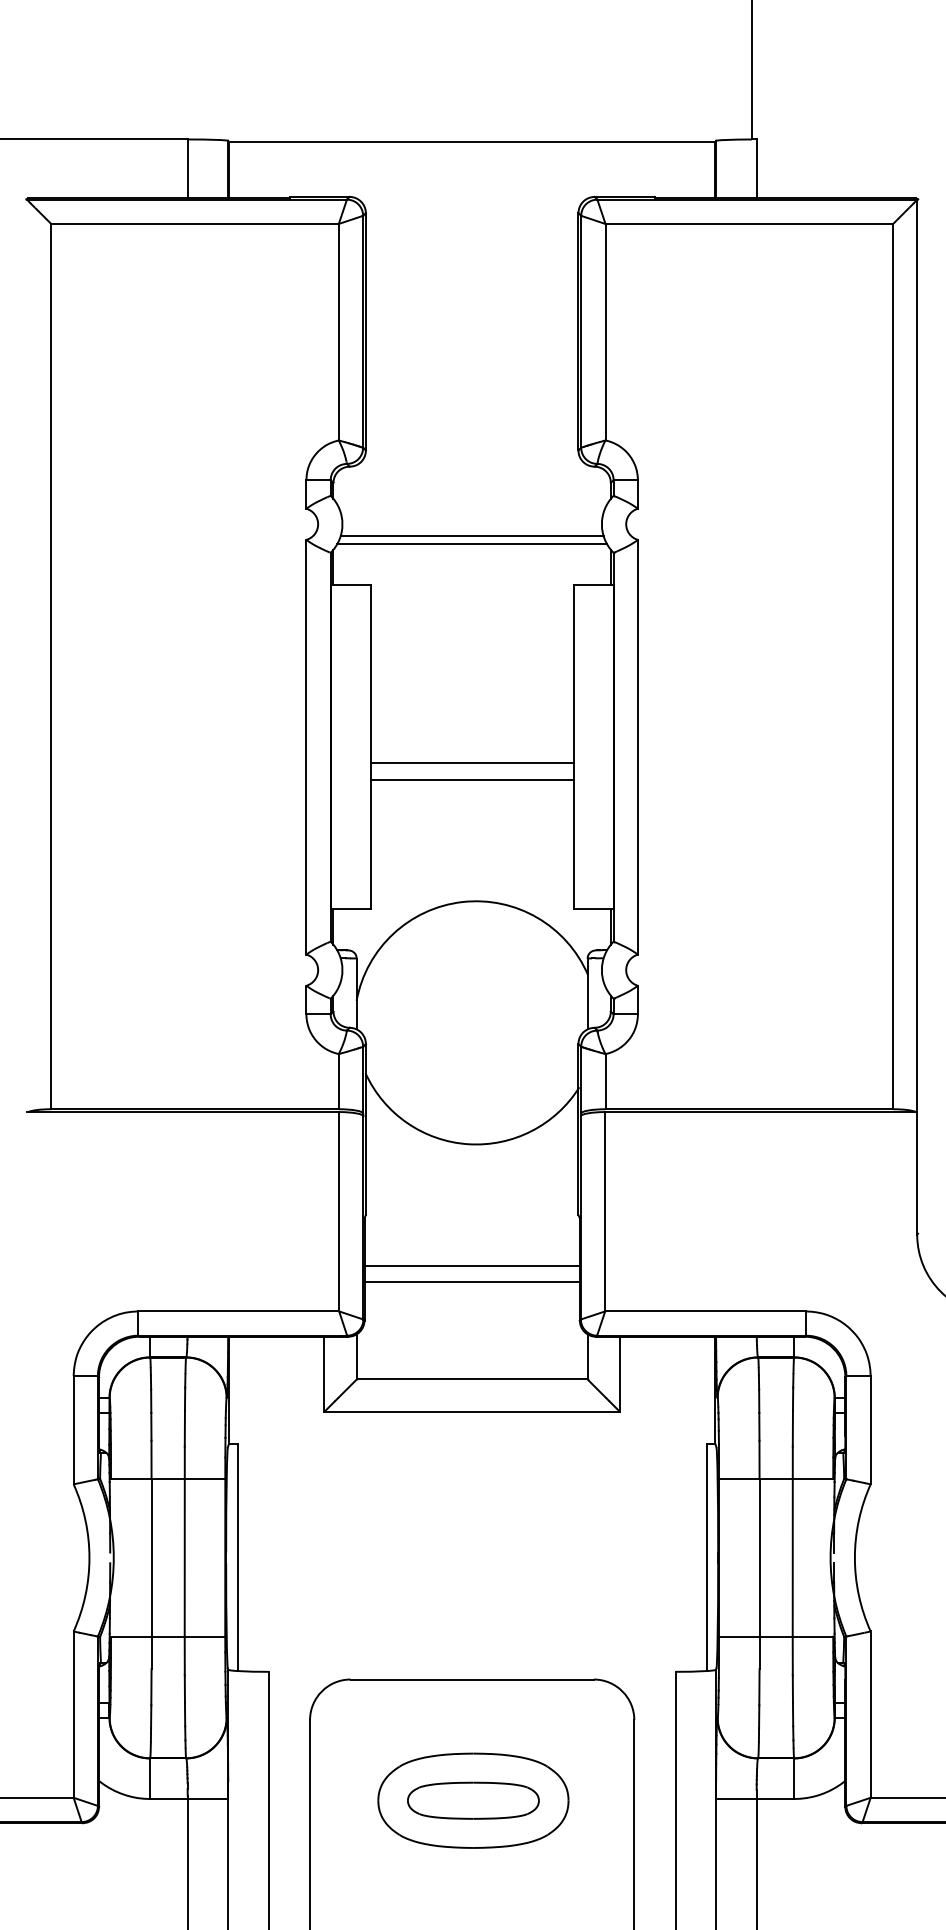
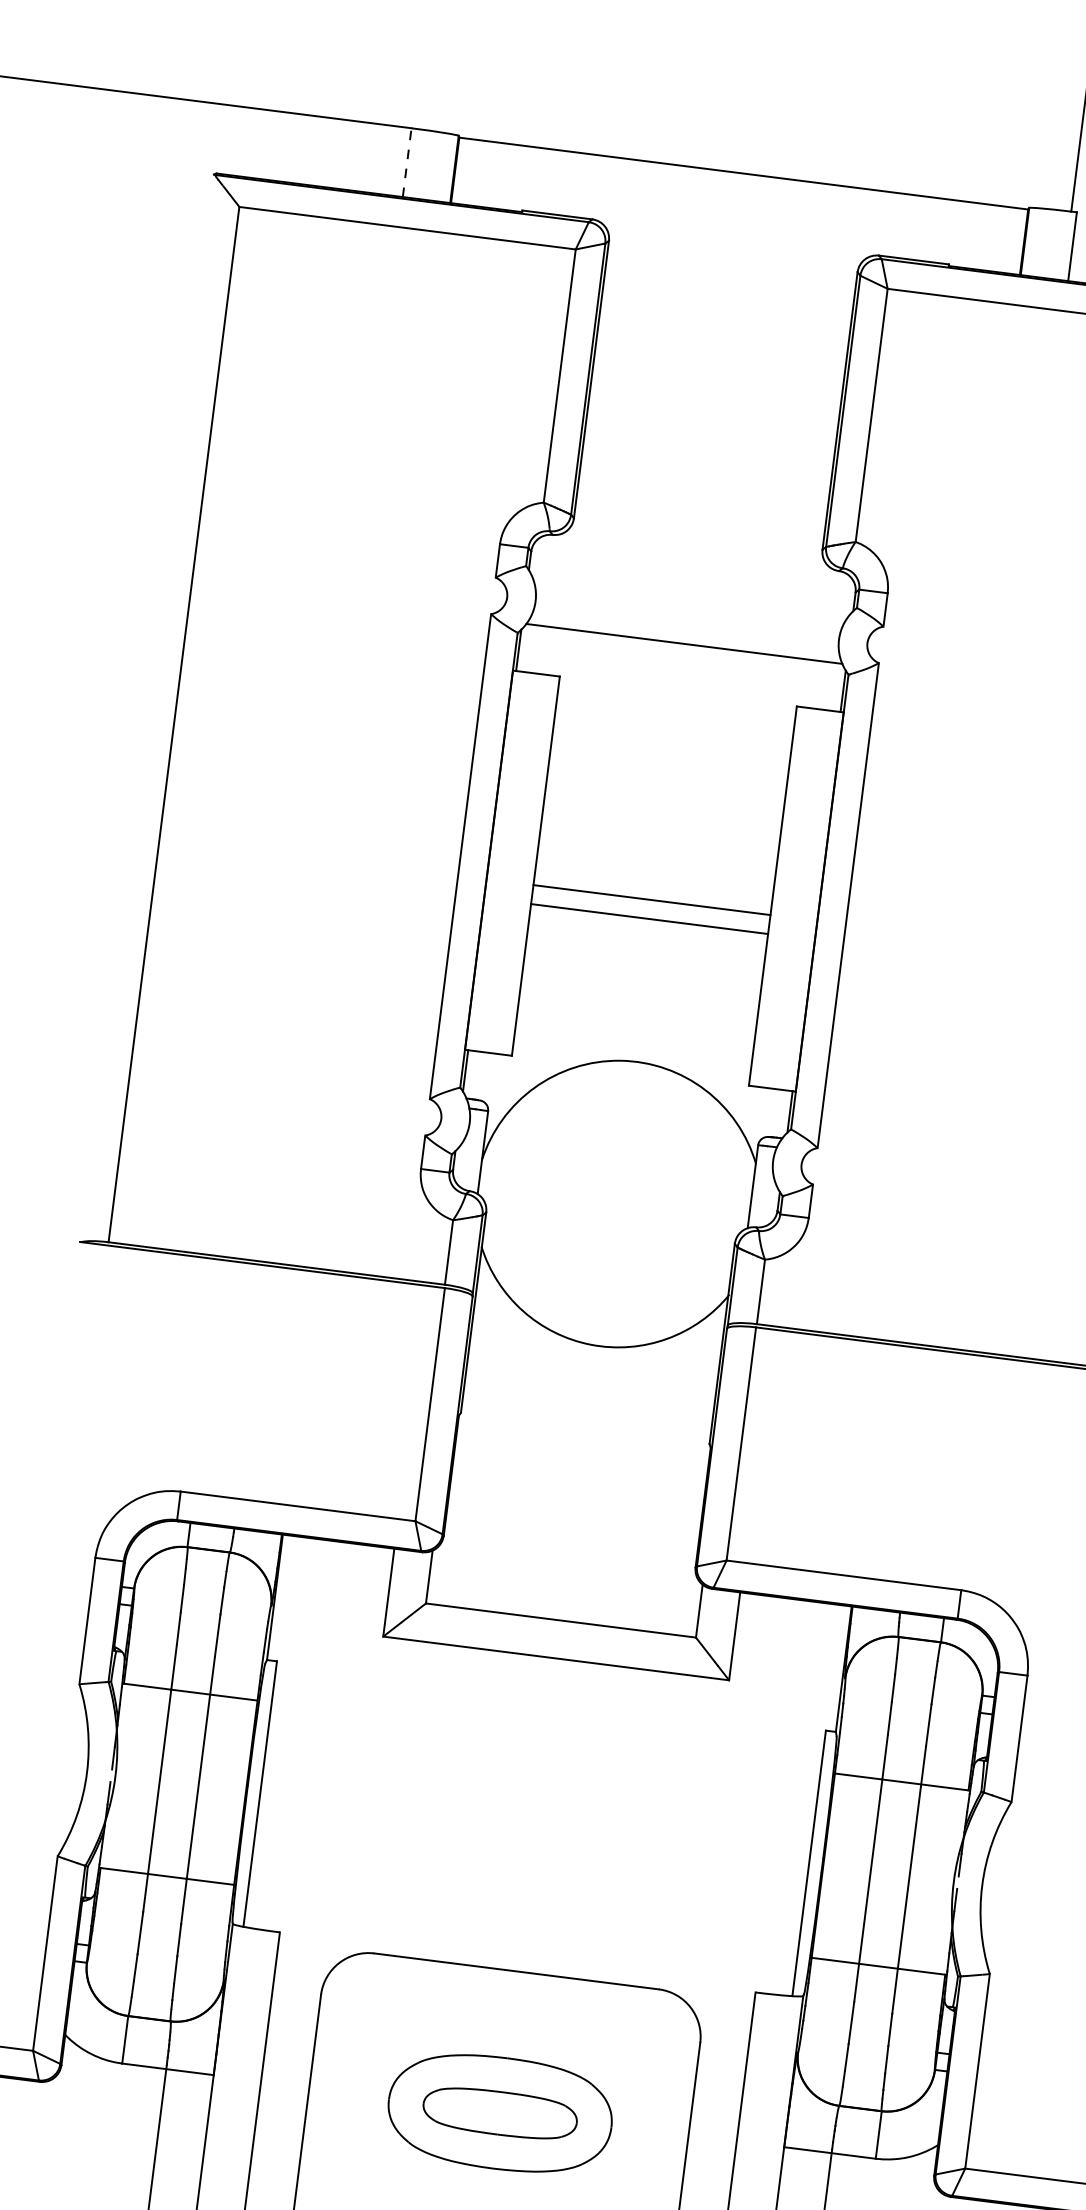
line: (187, 168) -> (406, 162), solid -> dashed
line: (471, 536) -> (684, 634), removed
line: (471, 1266) -> (576, 1488), removed
line: (471, 1282) -> (574, 1506), removed

